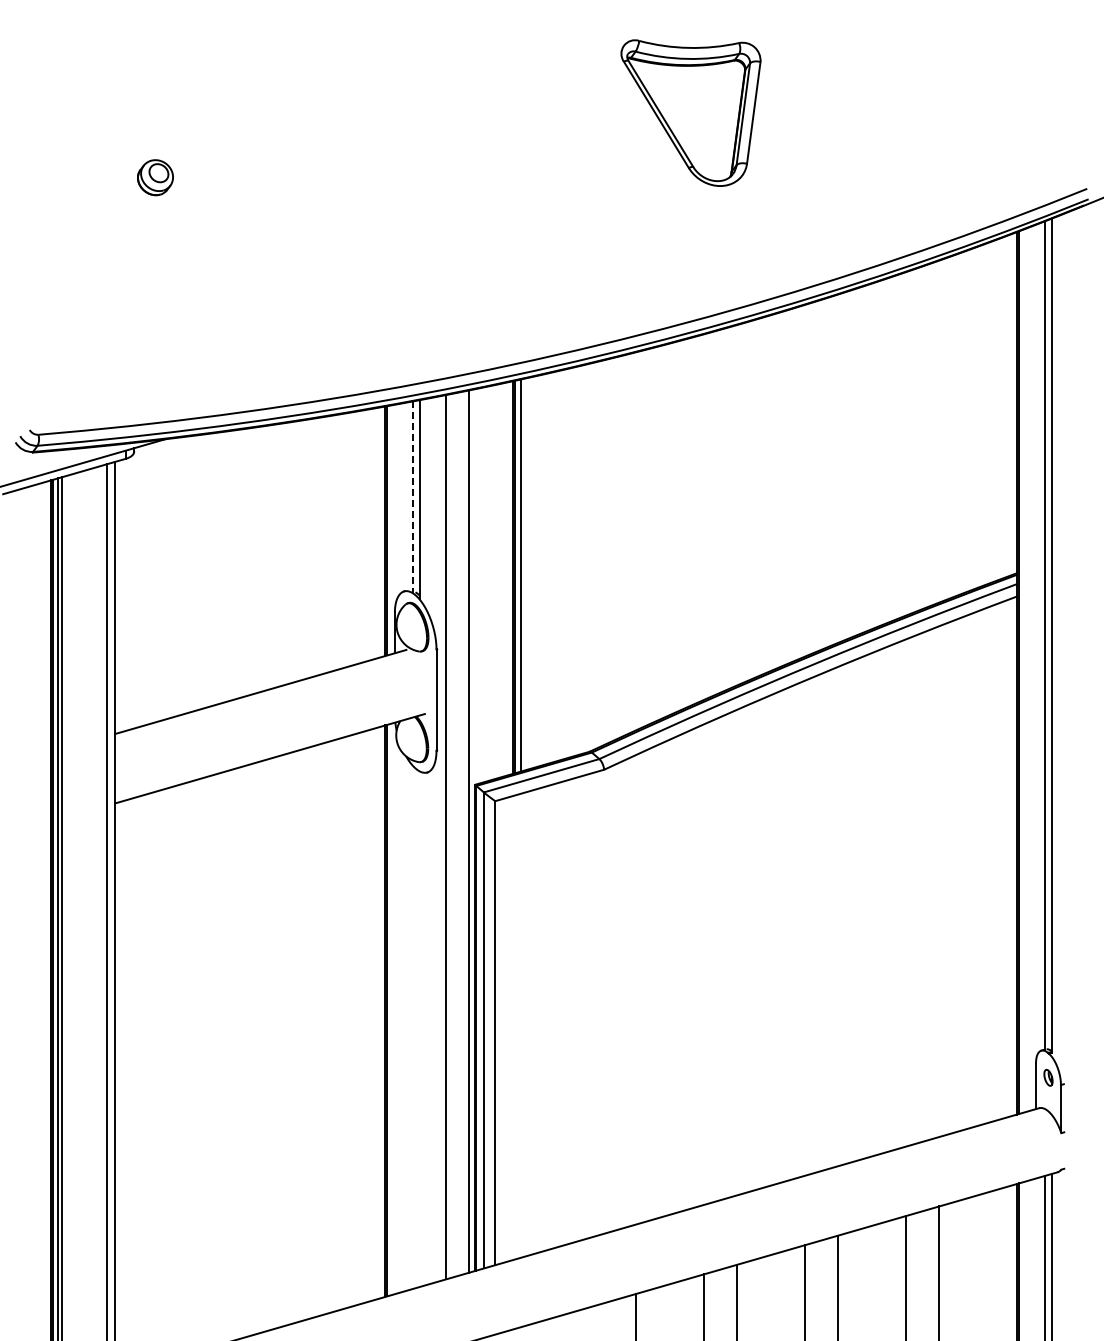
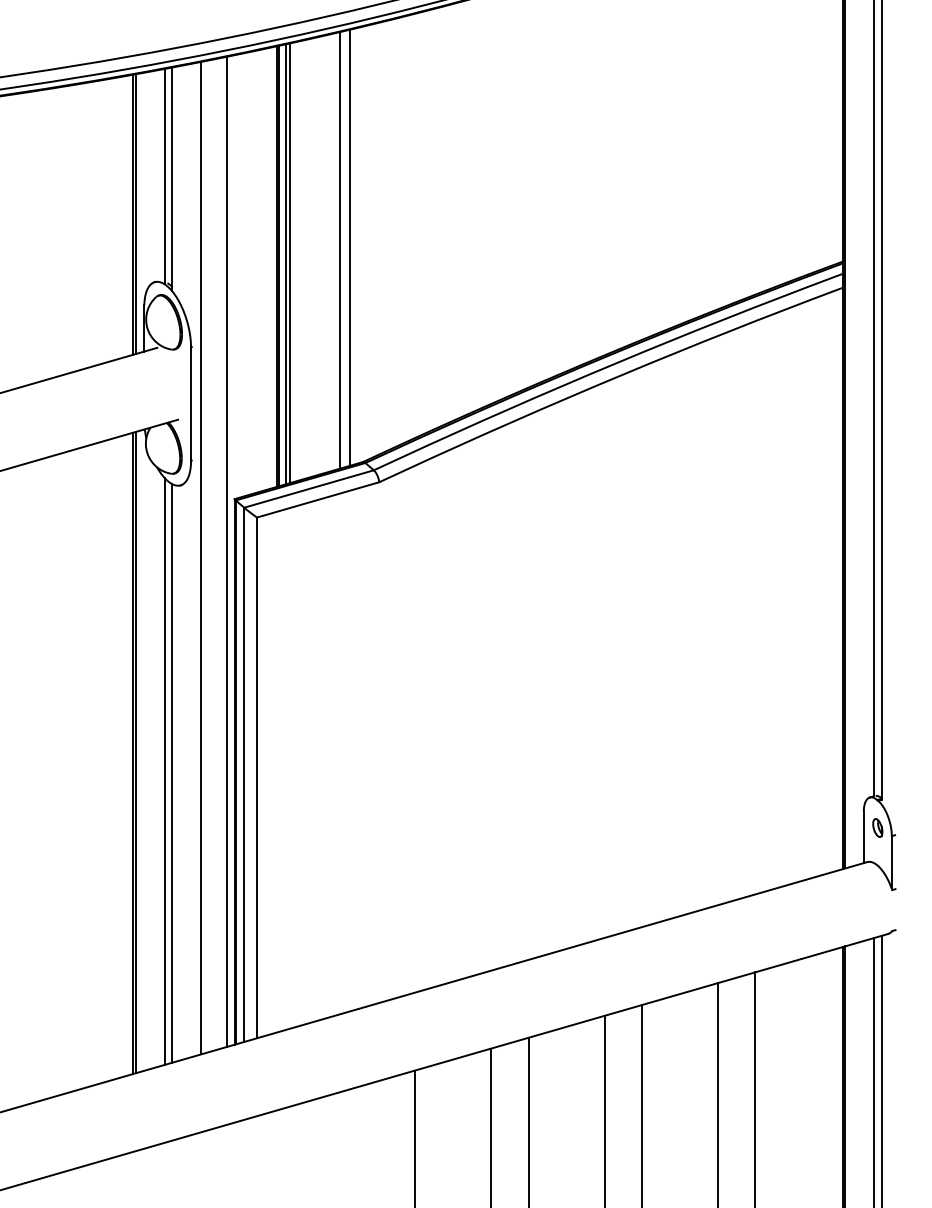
line: (413, 497) -> (165, 176), dashed -> solid
line: (577, 560) -> (349, 247), added
line: (569, 562) -> (340, 249), added
line: (524, 574) -> (289, 263), added
line: (413, 1027) -> (165, 771), added
line: (419, 1028) -> (171, 772), added

